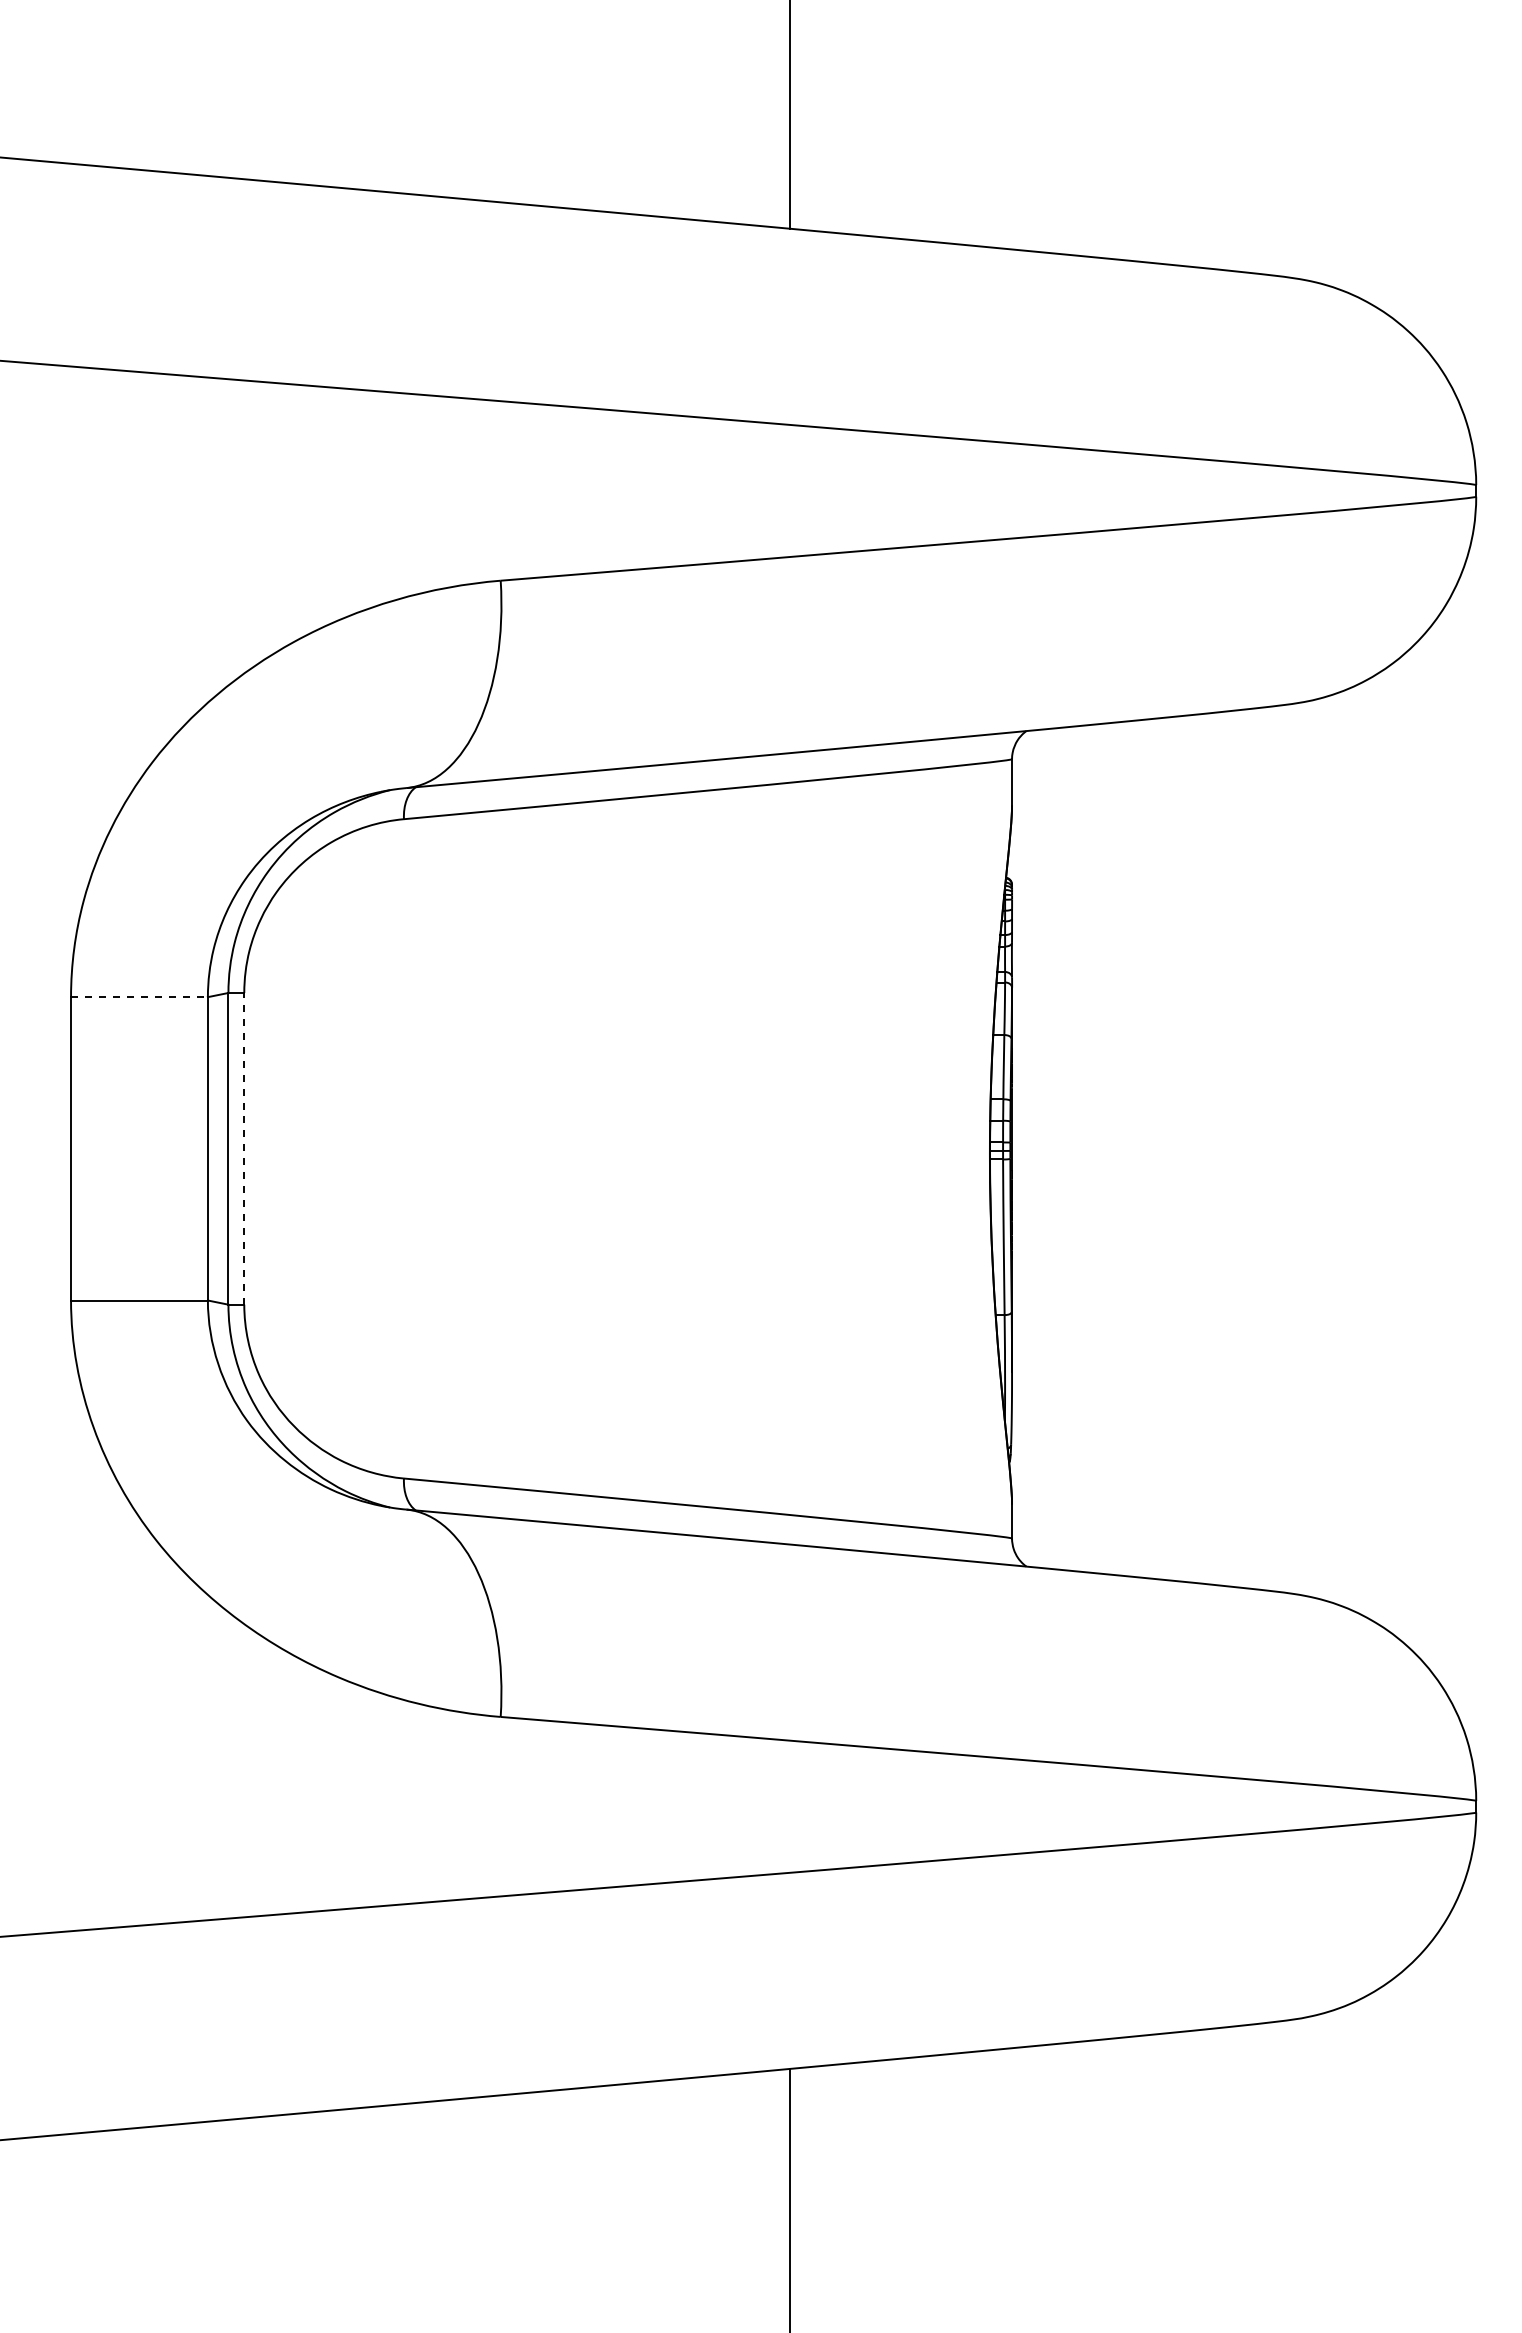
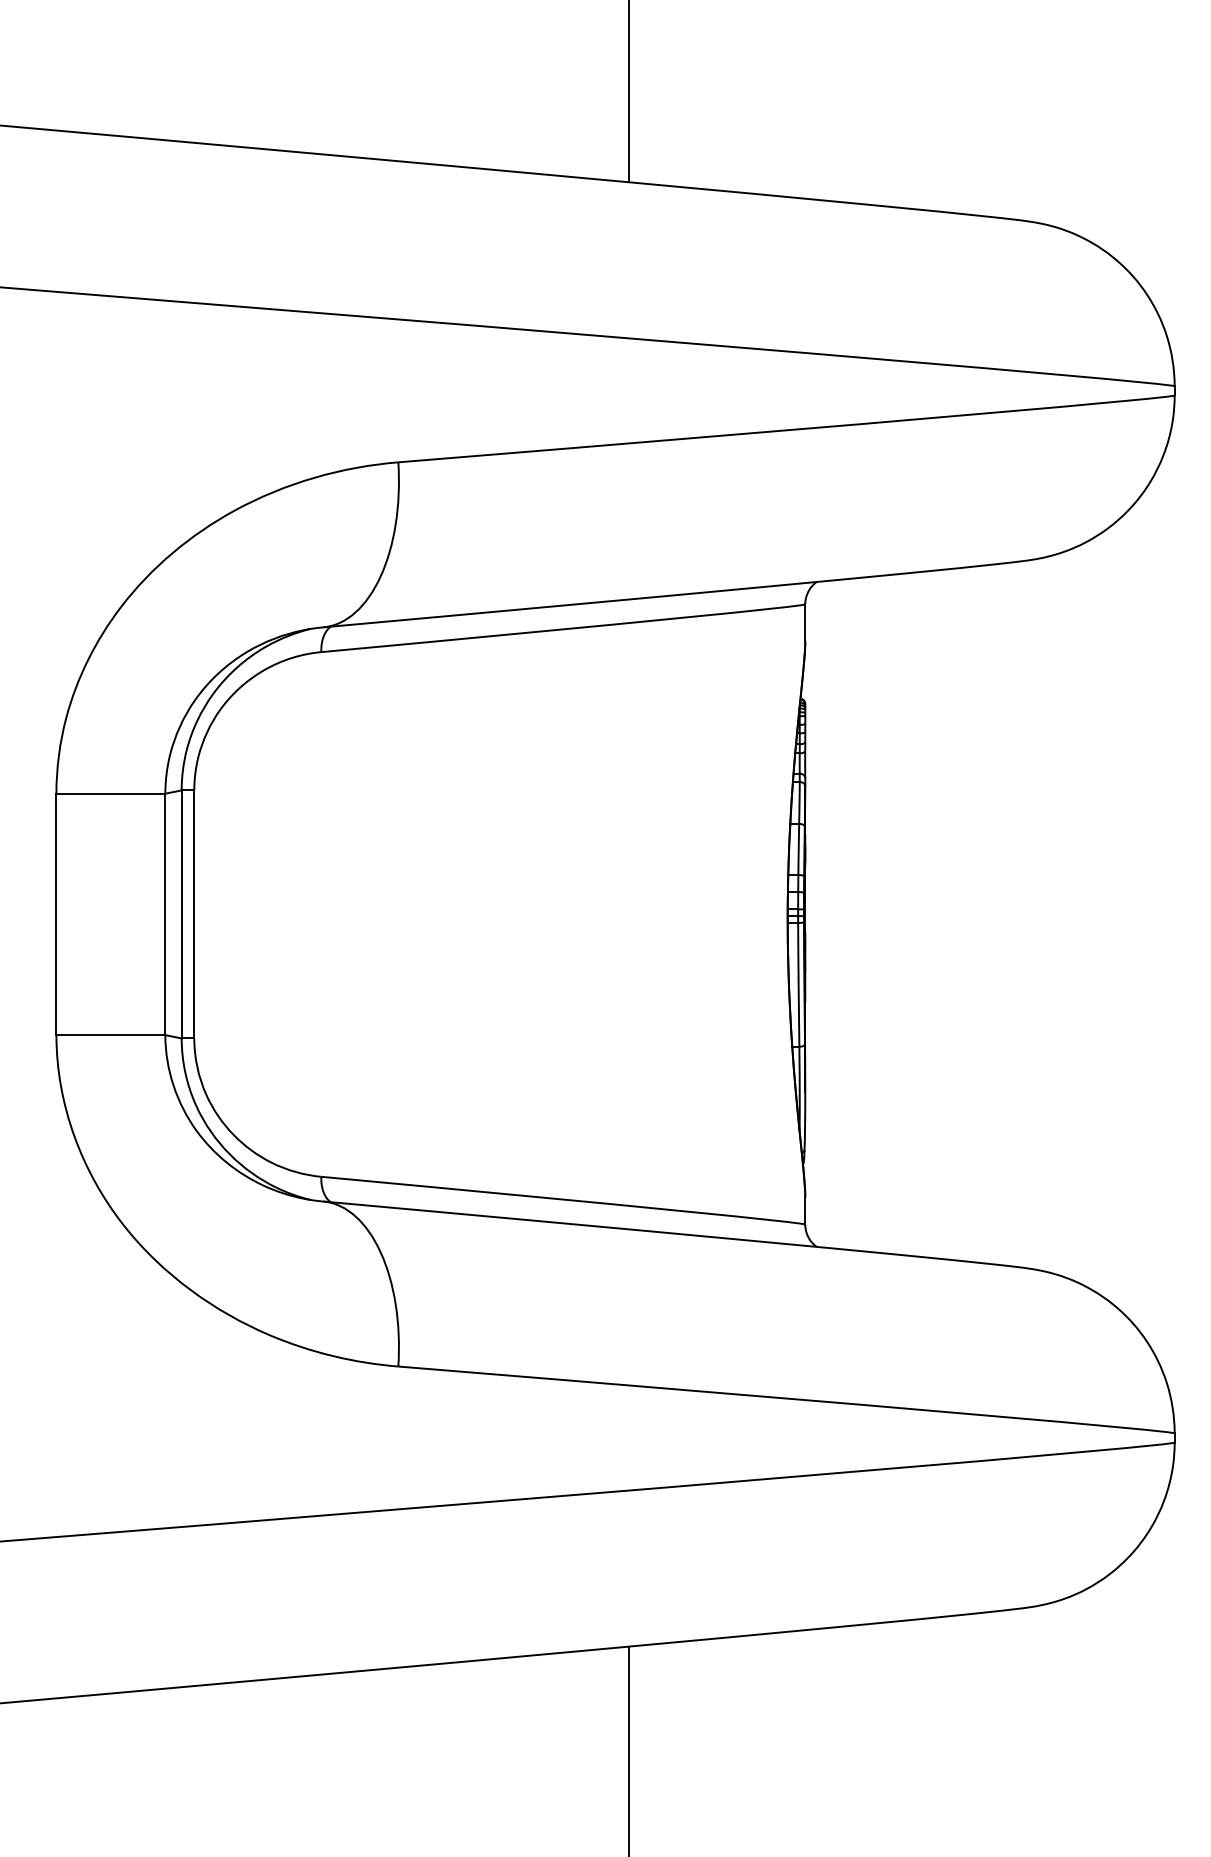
line: (139, 997) -> (110, 794), dashed -> solid
line: (244, 1148) -> (194, 914), dashed -> solid

